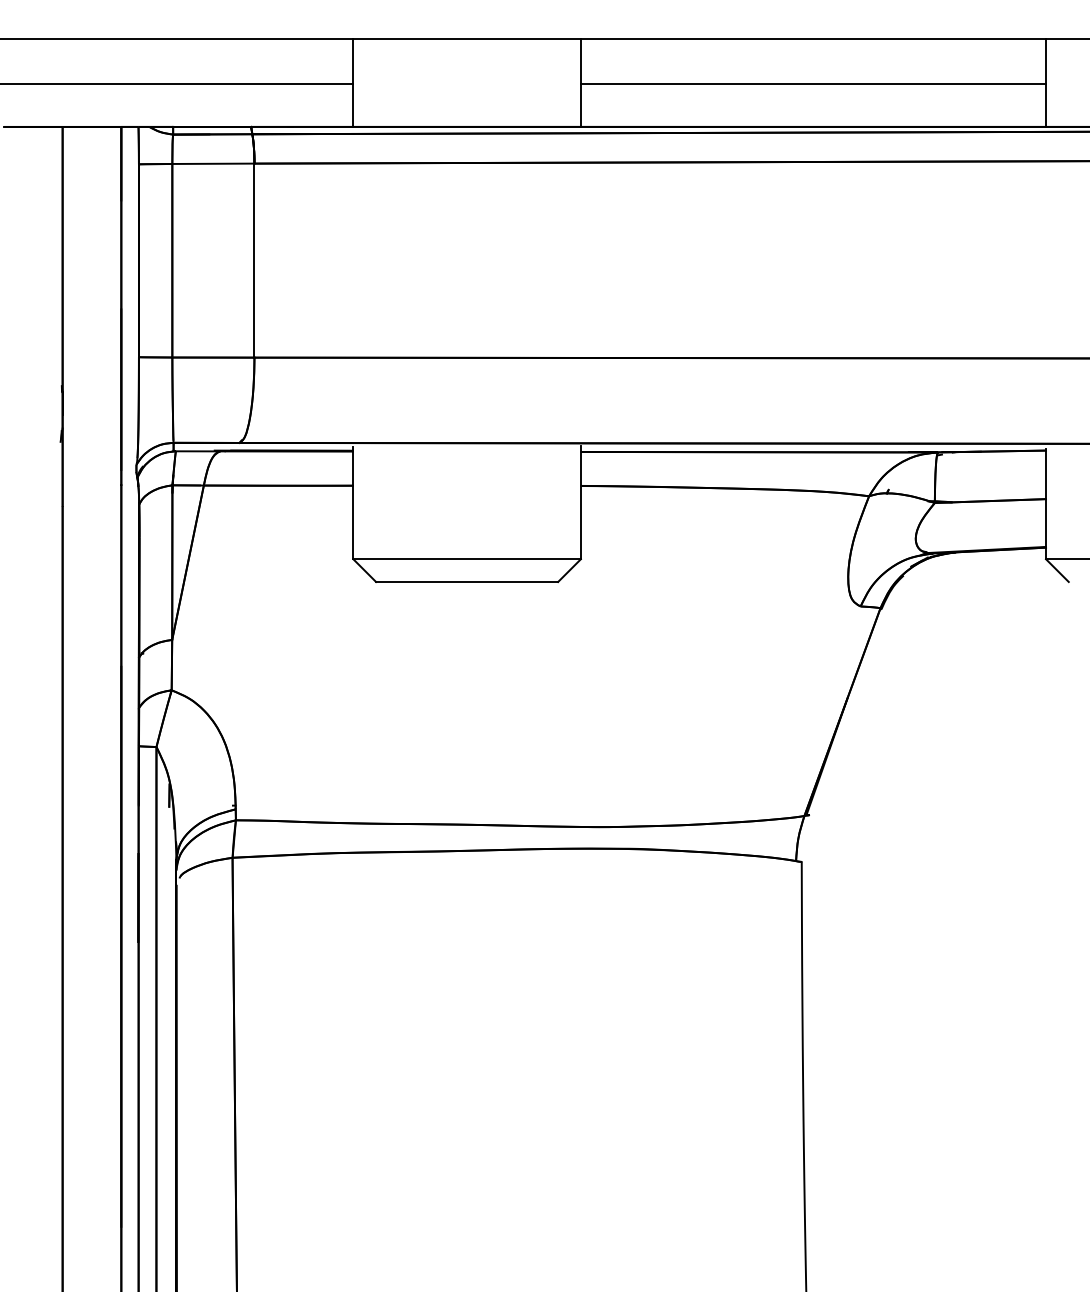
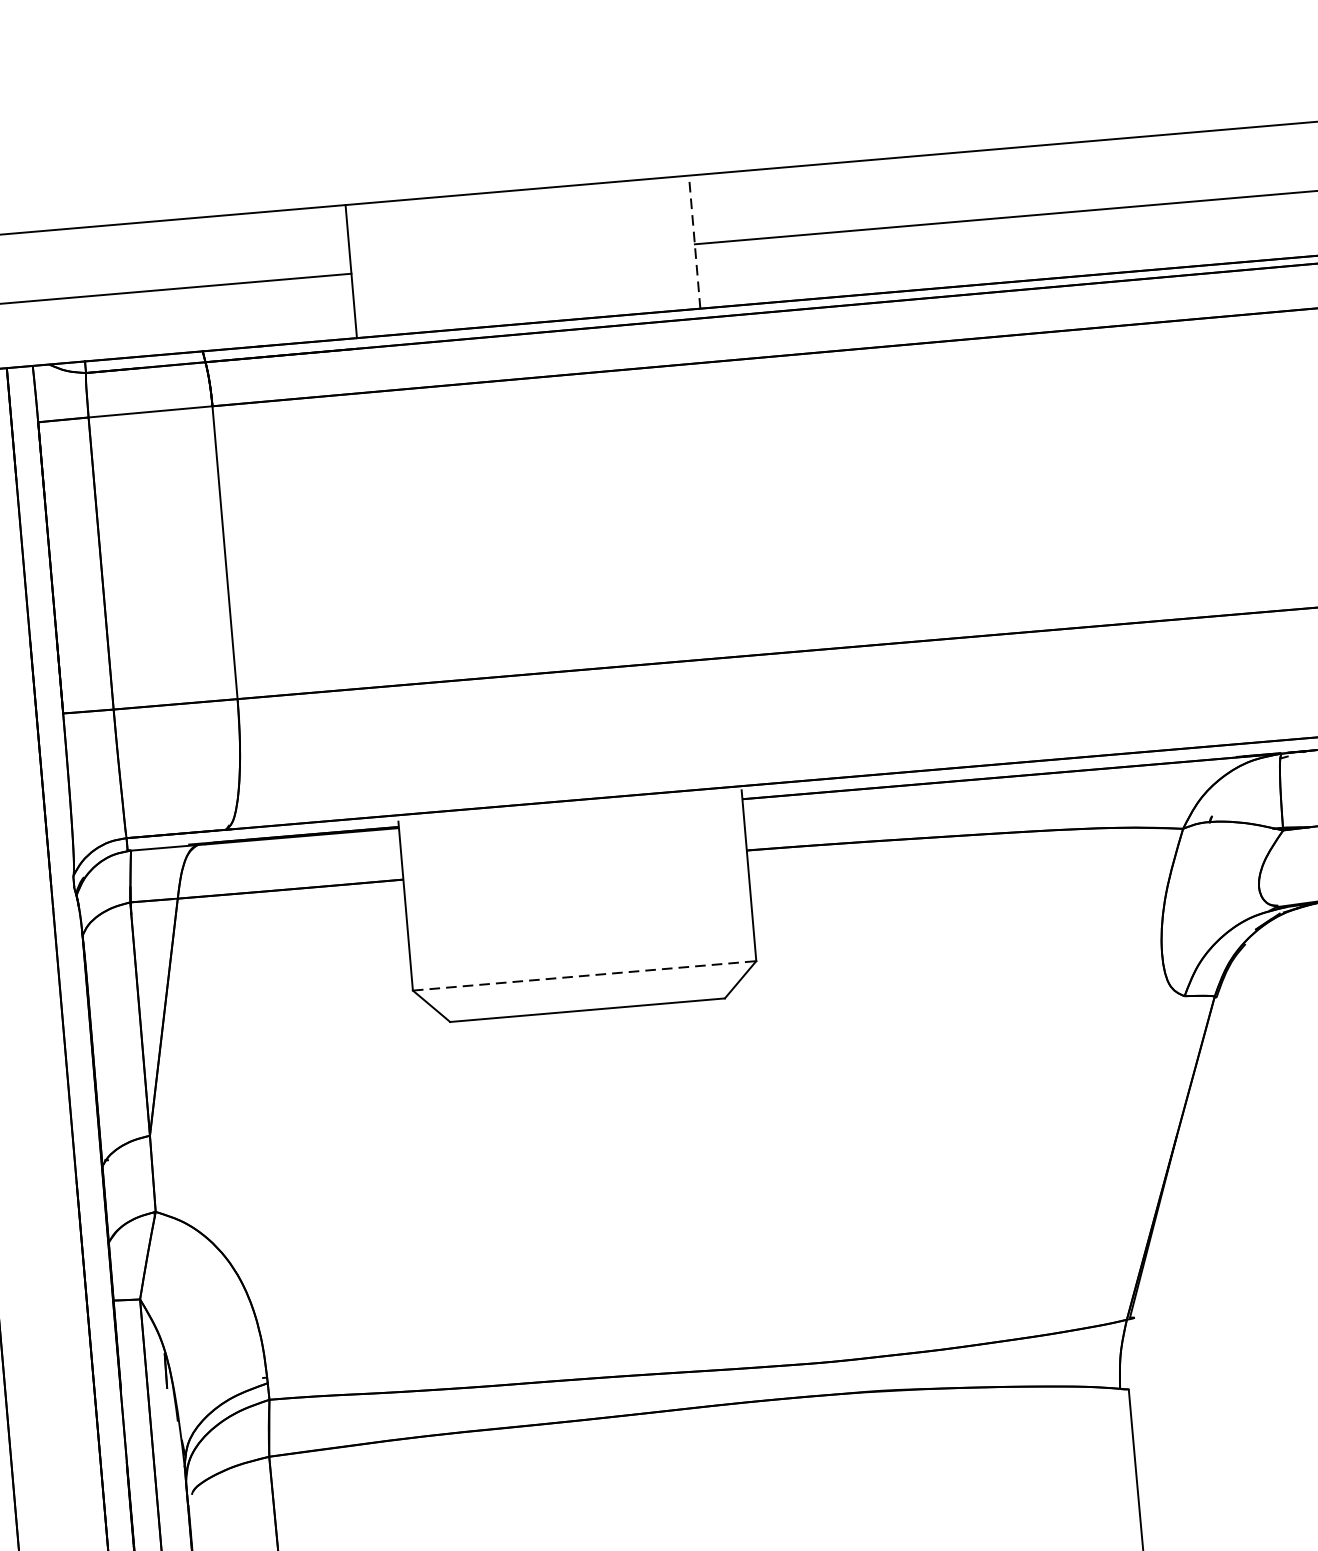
line: (580, 82) -> (694, 241), solid -> dashed
line: (467, 559) -> (585, 976), solid -> dashed

